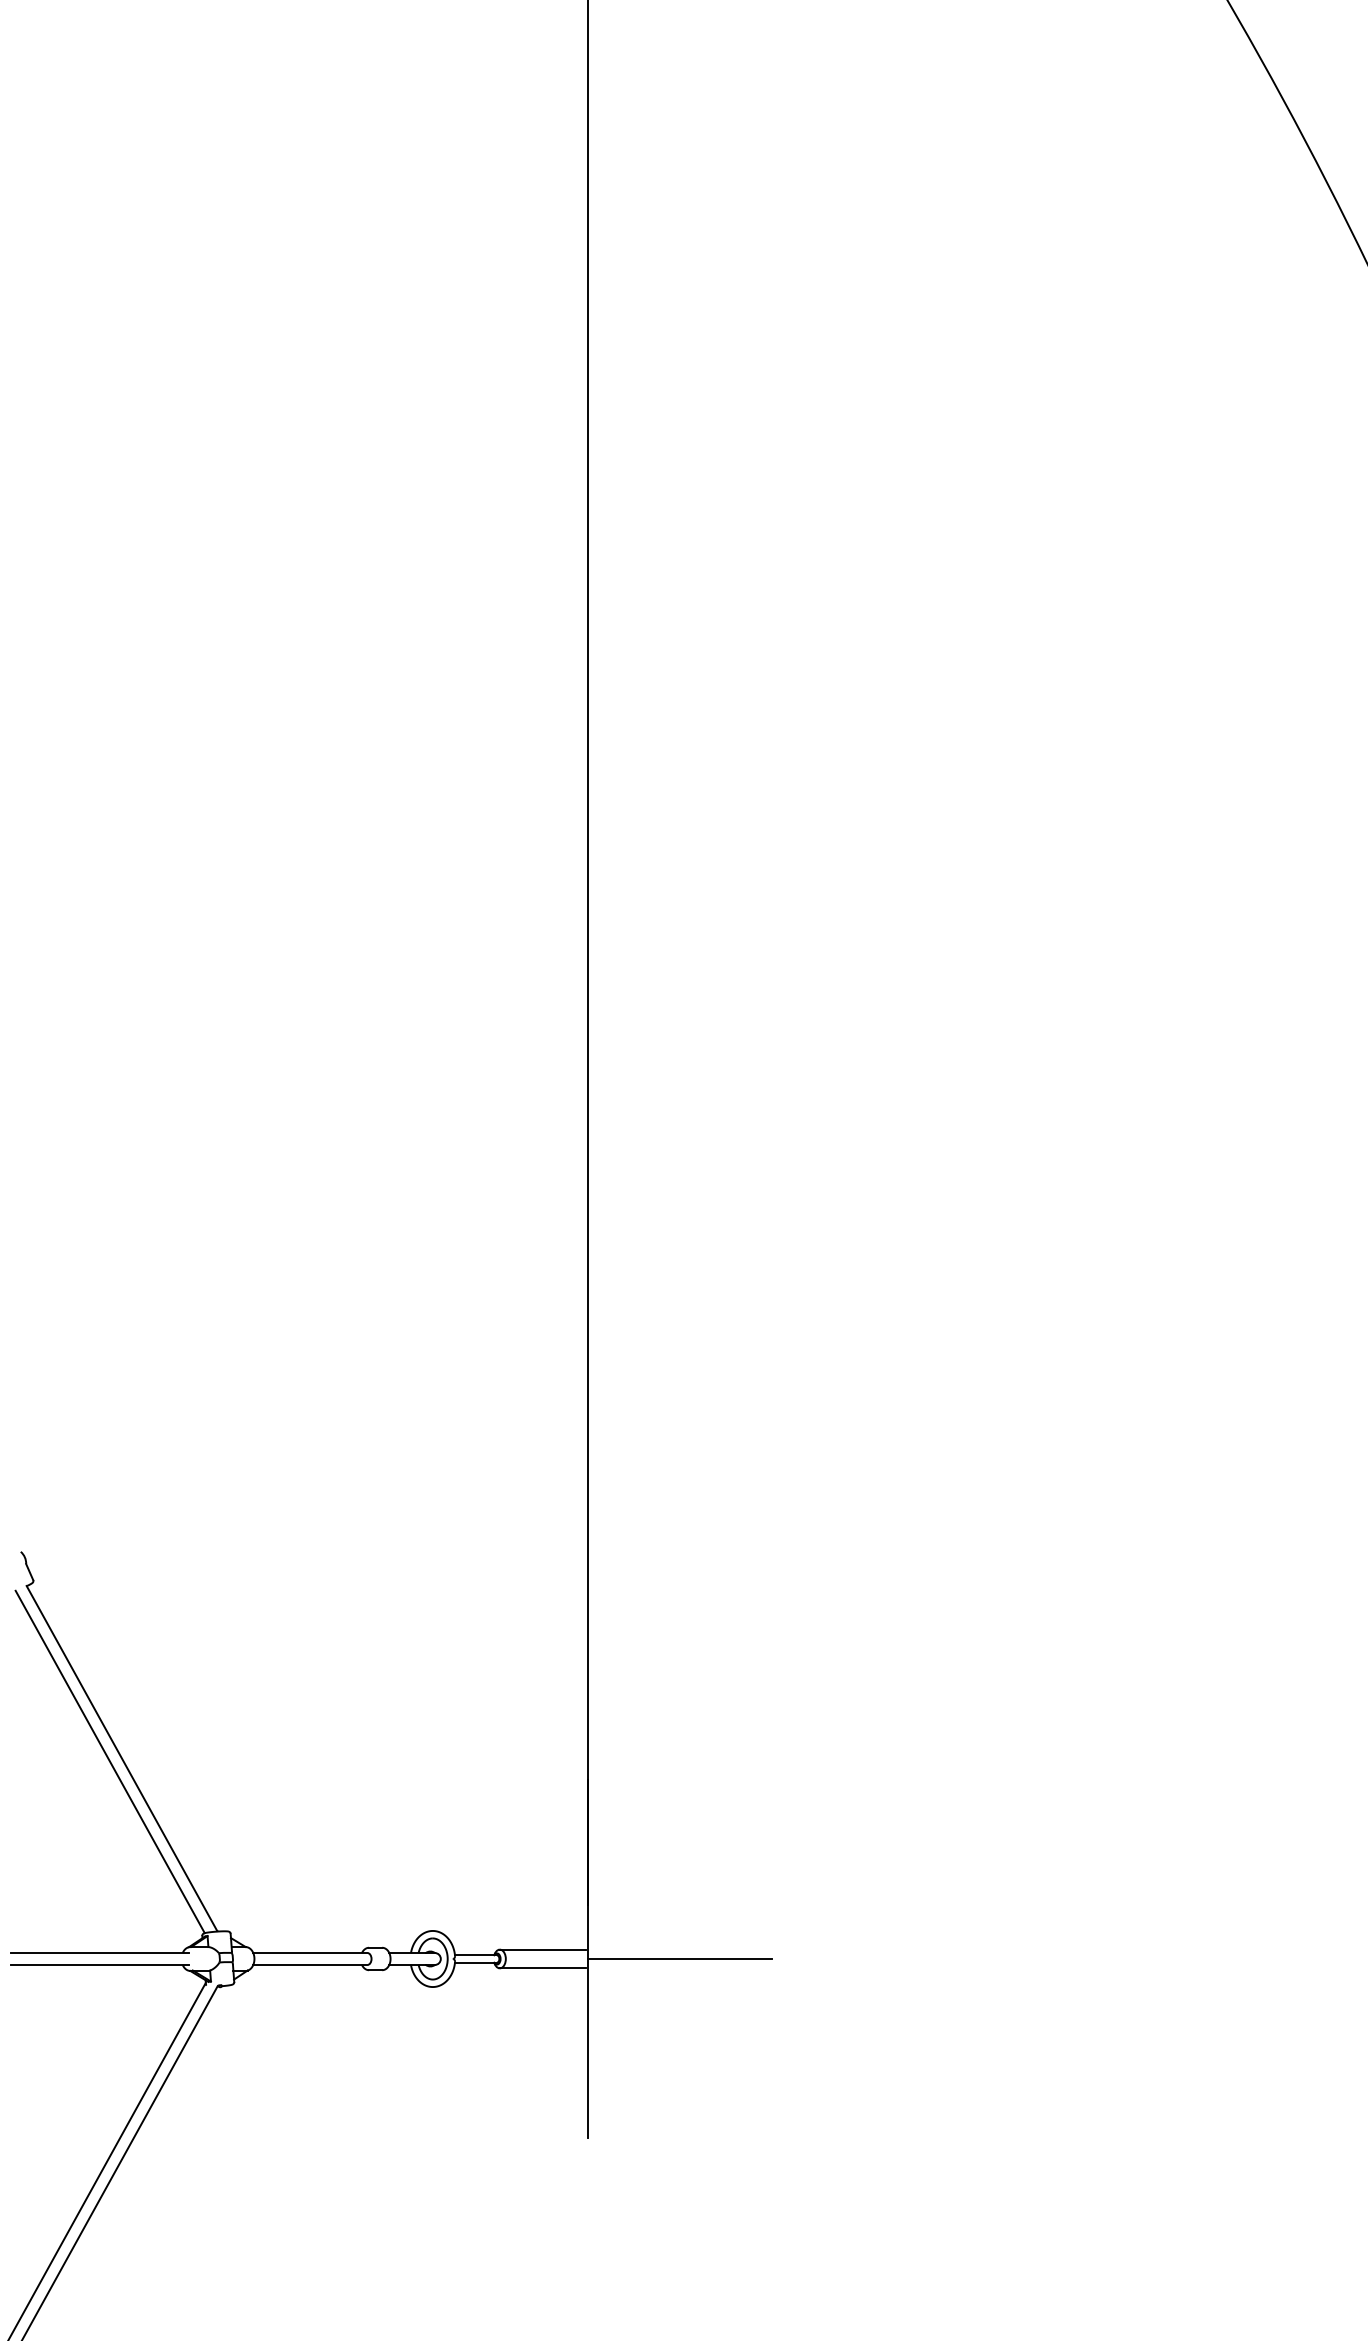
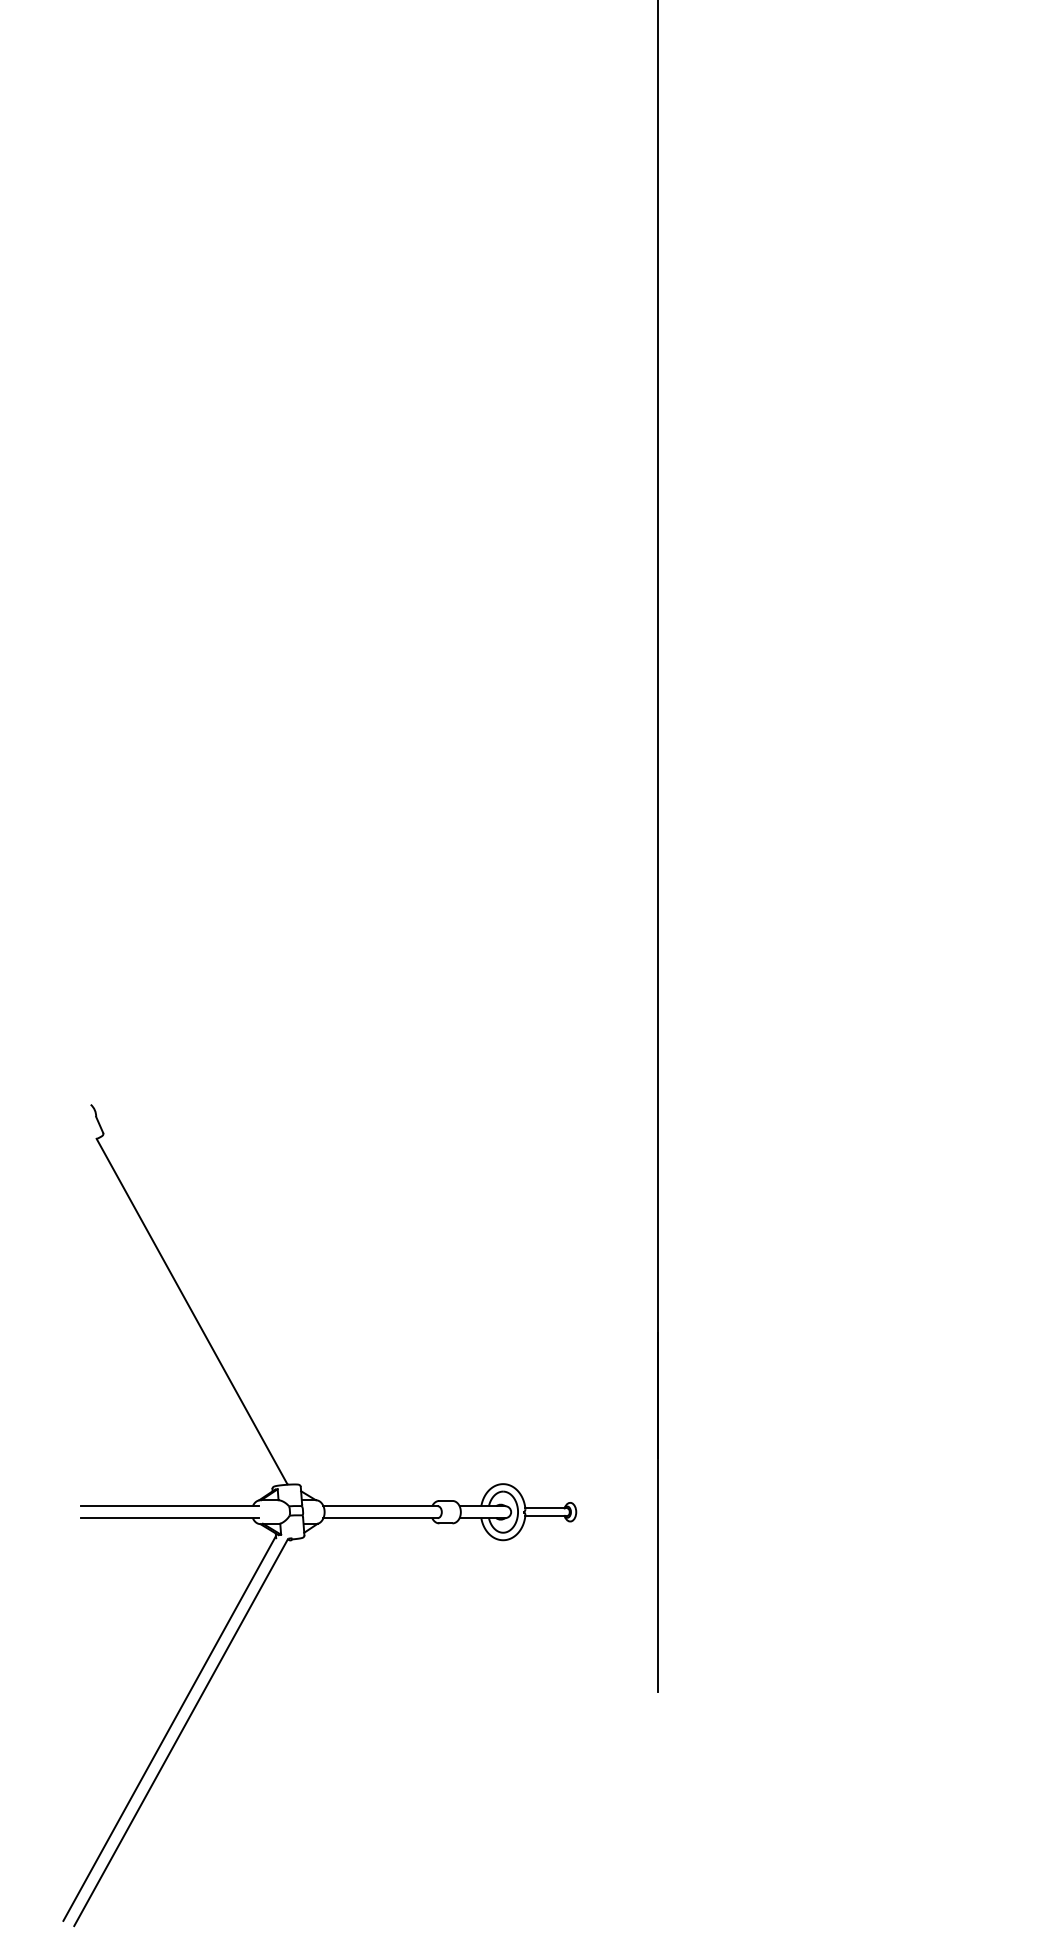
line: (109, 1761) -> (179, 1314), removed
line: (542, 1949) -> (612, 1502), removed
line: (679, 1959) -> (750, 1512), removed
line: (542, 1968) -> (612, 1521), removed

